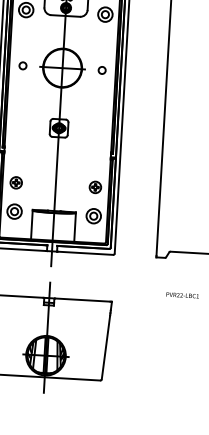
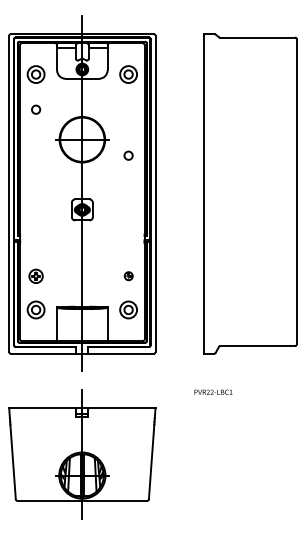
circle: (23, 65) -> (36, 109), moved
circle: (102, 70) -> (128, 155), moved
part: (95, 186) -> (128, 275), size x0.6
text: (182, 294) -> (213, 391), moved

